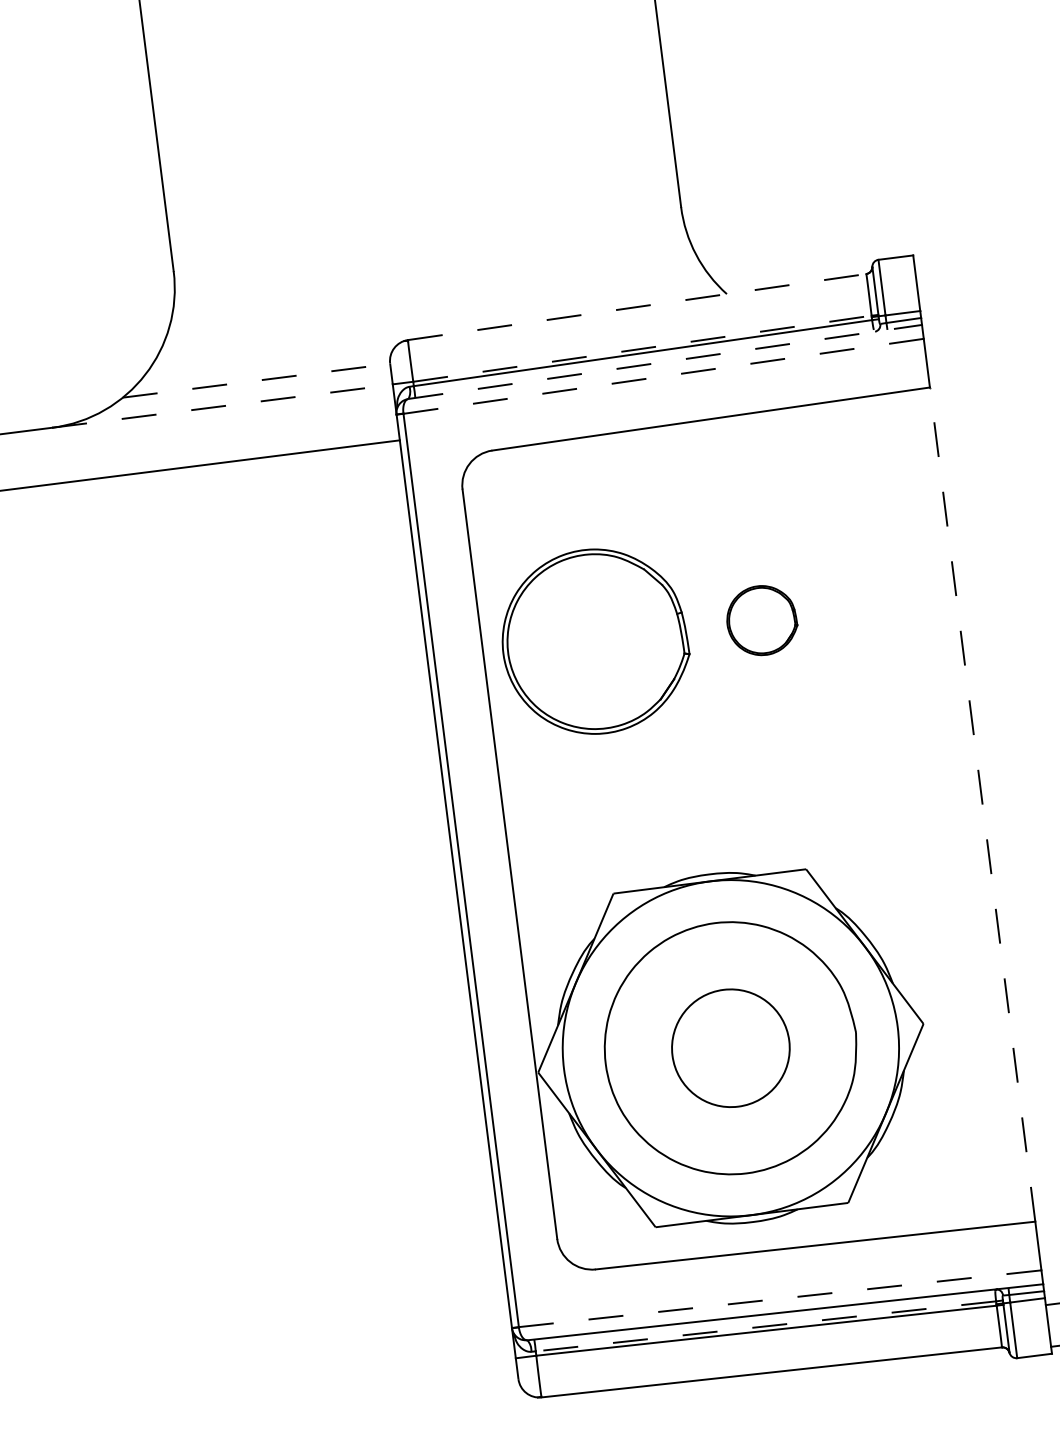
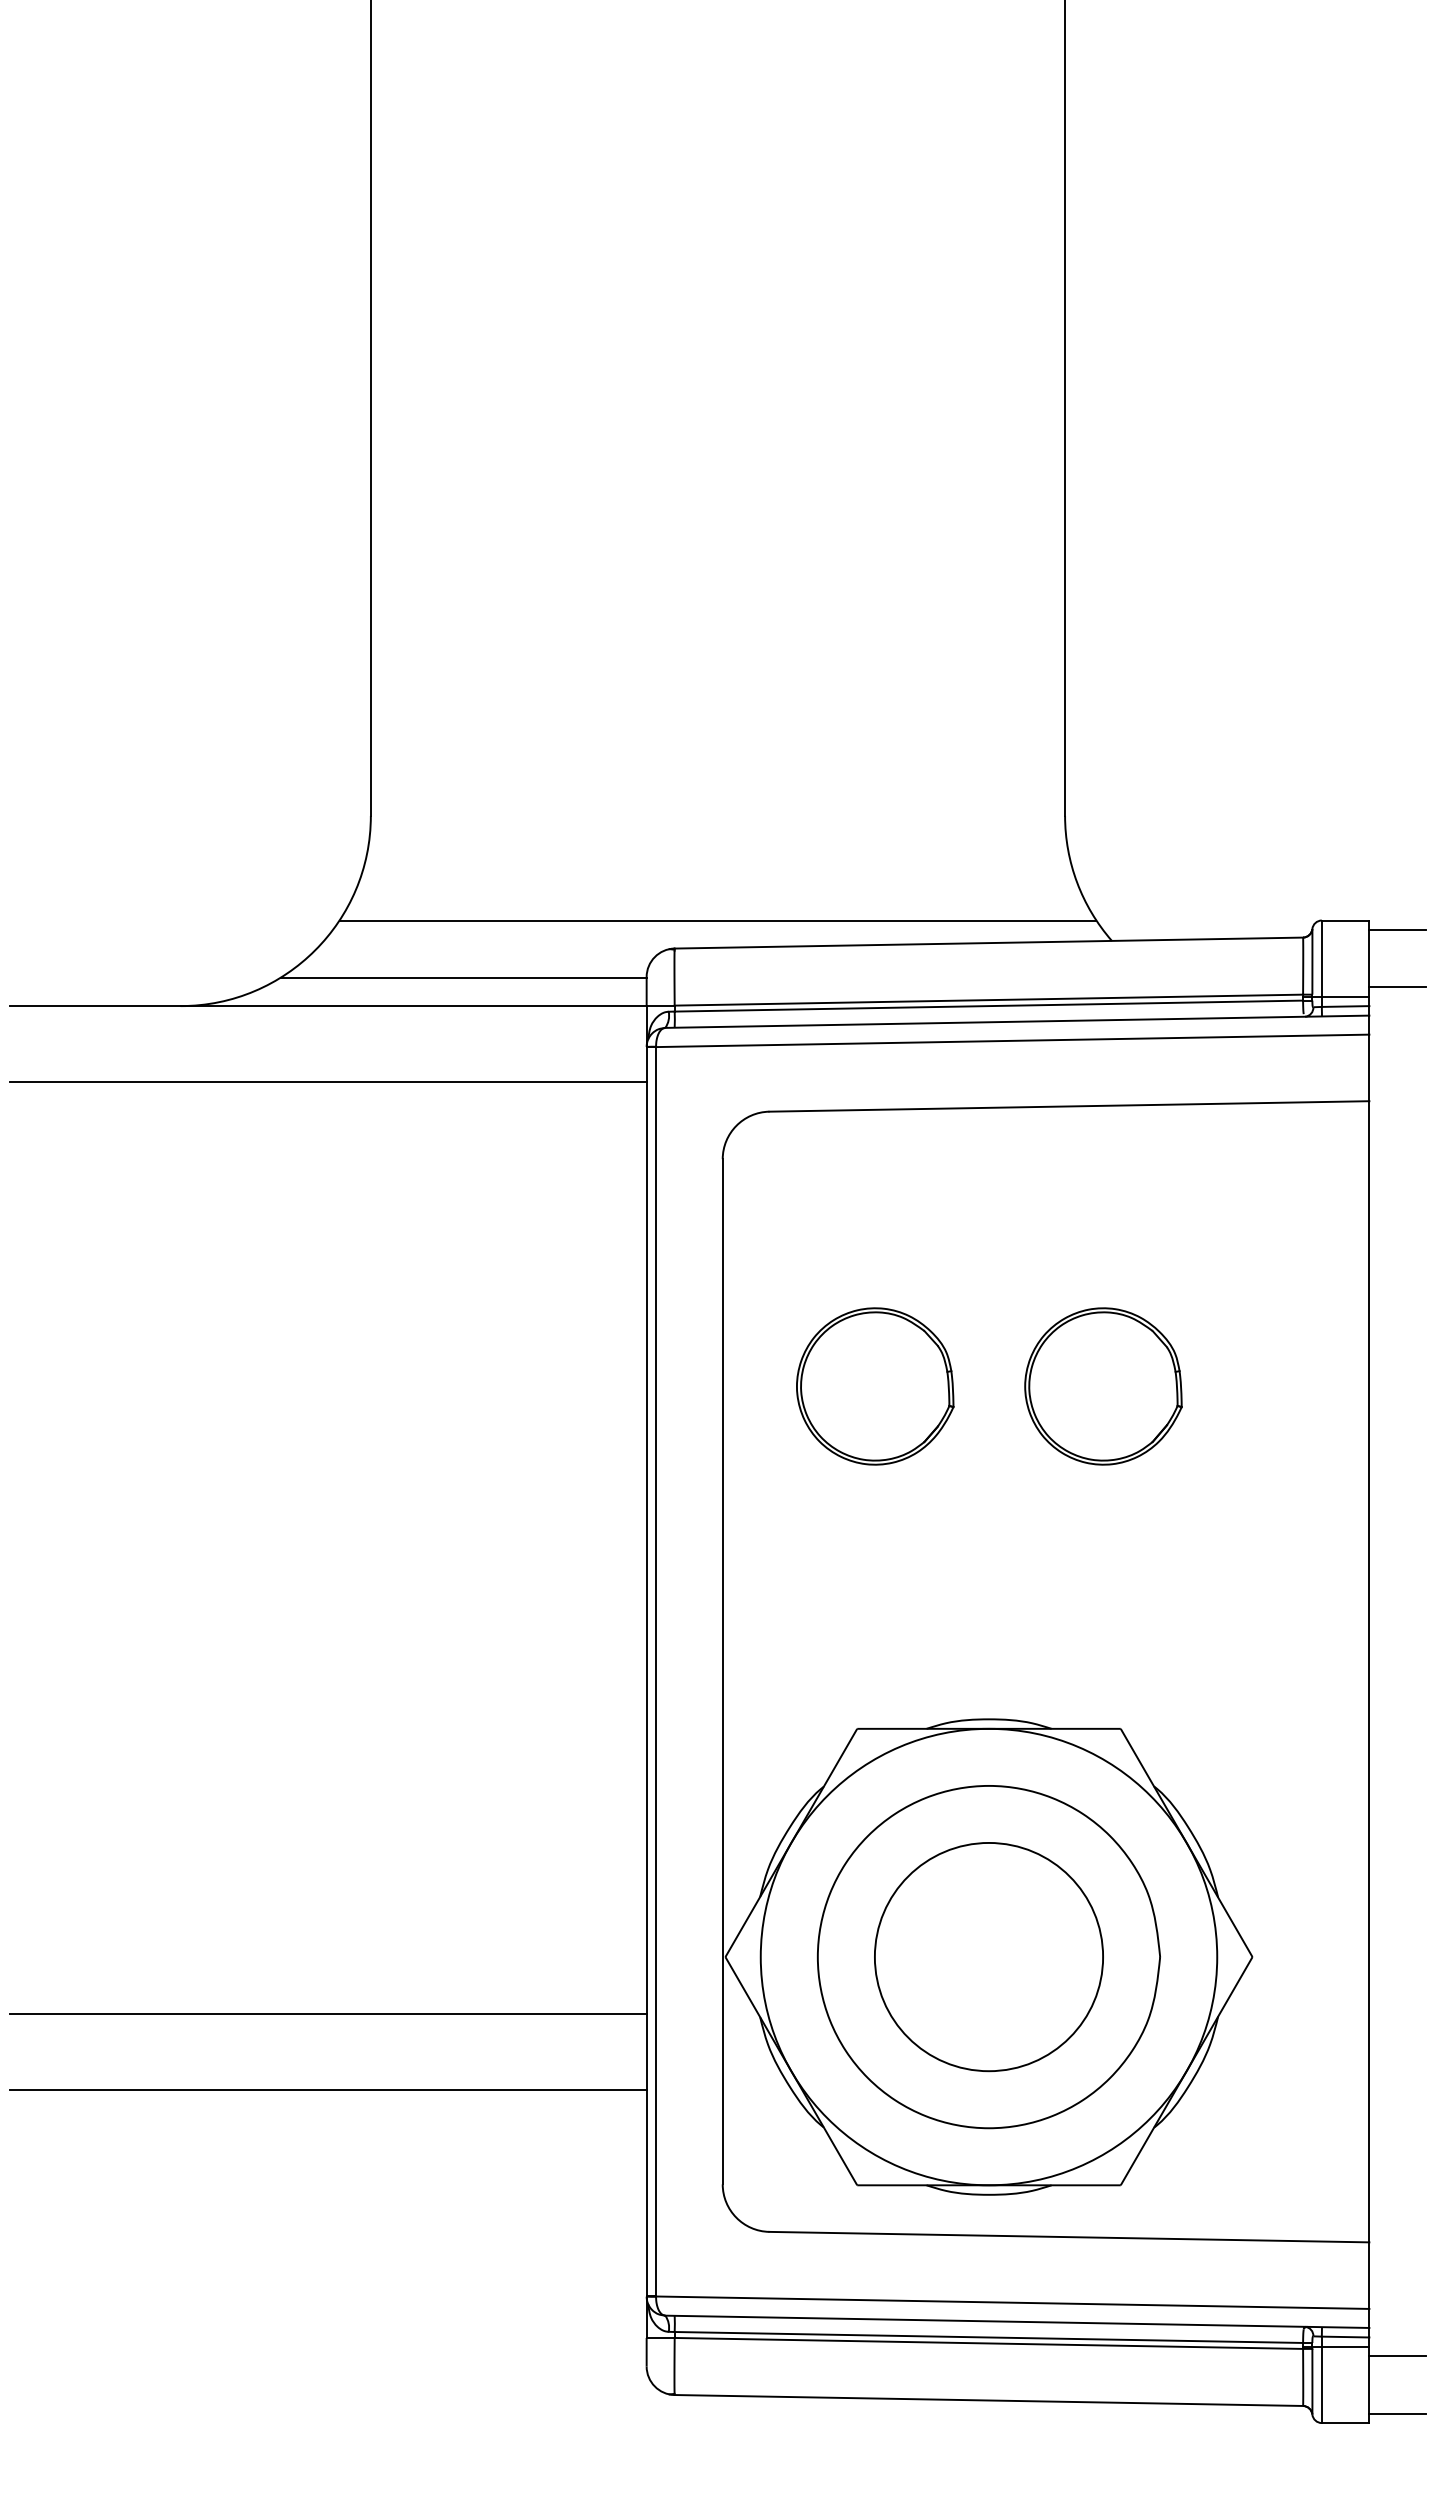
line: (934, 260) -> (1397, 930), added
line: (939, 301) -> (1397, 987), added
line: (637, 307) -> (989, 943), dashed -> solid
line: (436, 315) -> (717, 920), added
line: (642, 348) -> (989, 1000), dashed -> solid
line: (665, 361) -> (1017, 1021), dashed -> solid
line: (663, 376) -> (1012, 1040), dashed -> solid
line: (256, 380) -> (463, 977), dashed -> solid
line: (222, 406) -> (413, 1006), dashed -> solid
part: (761, 620) -> (1103, 1386), size x1.67
part: (595, 641) -> (875, 1386), size x0.62
line: (982, 804) -> (1369, 1671), dashed -> solid
circle: (730, 1047) -> (988, 1956), size x1.43
line: (252, 1151) -> (327, 2014), added
line: (259, 1206) -> (327, 2090), added
line: (779, 1298) -> (1012, 2302), dashed -> solid
line: (765, 1326) -> (988, 2337), dashed -> solid

